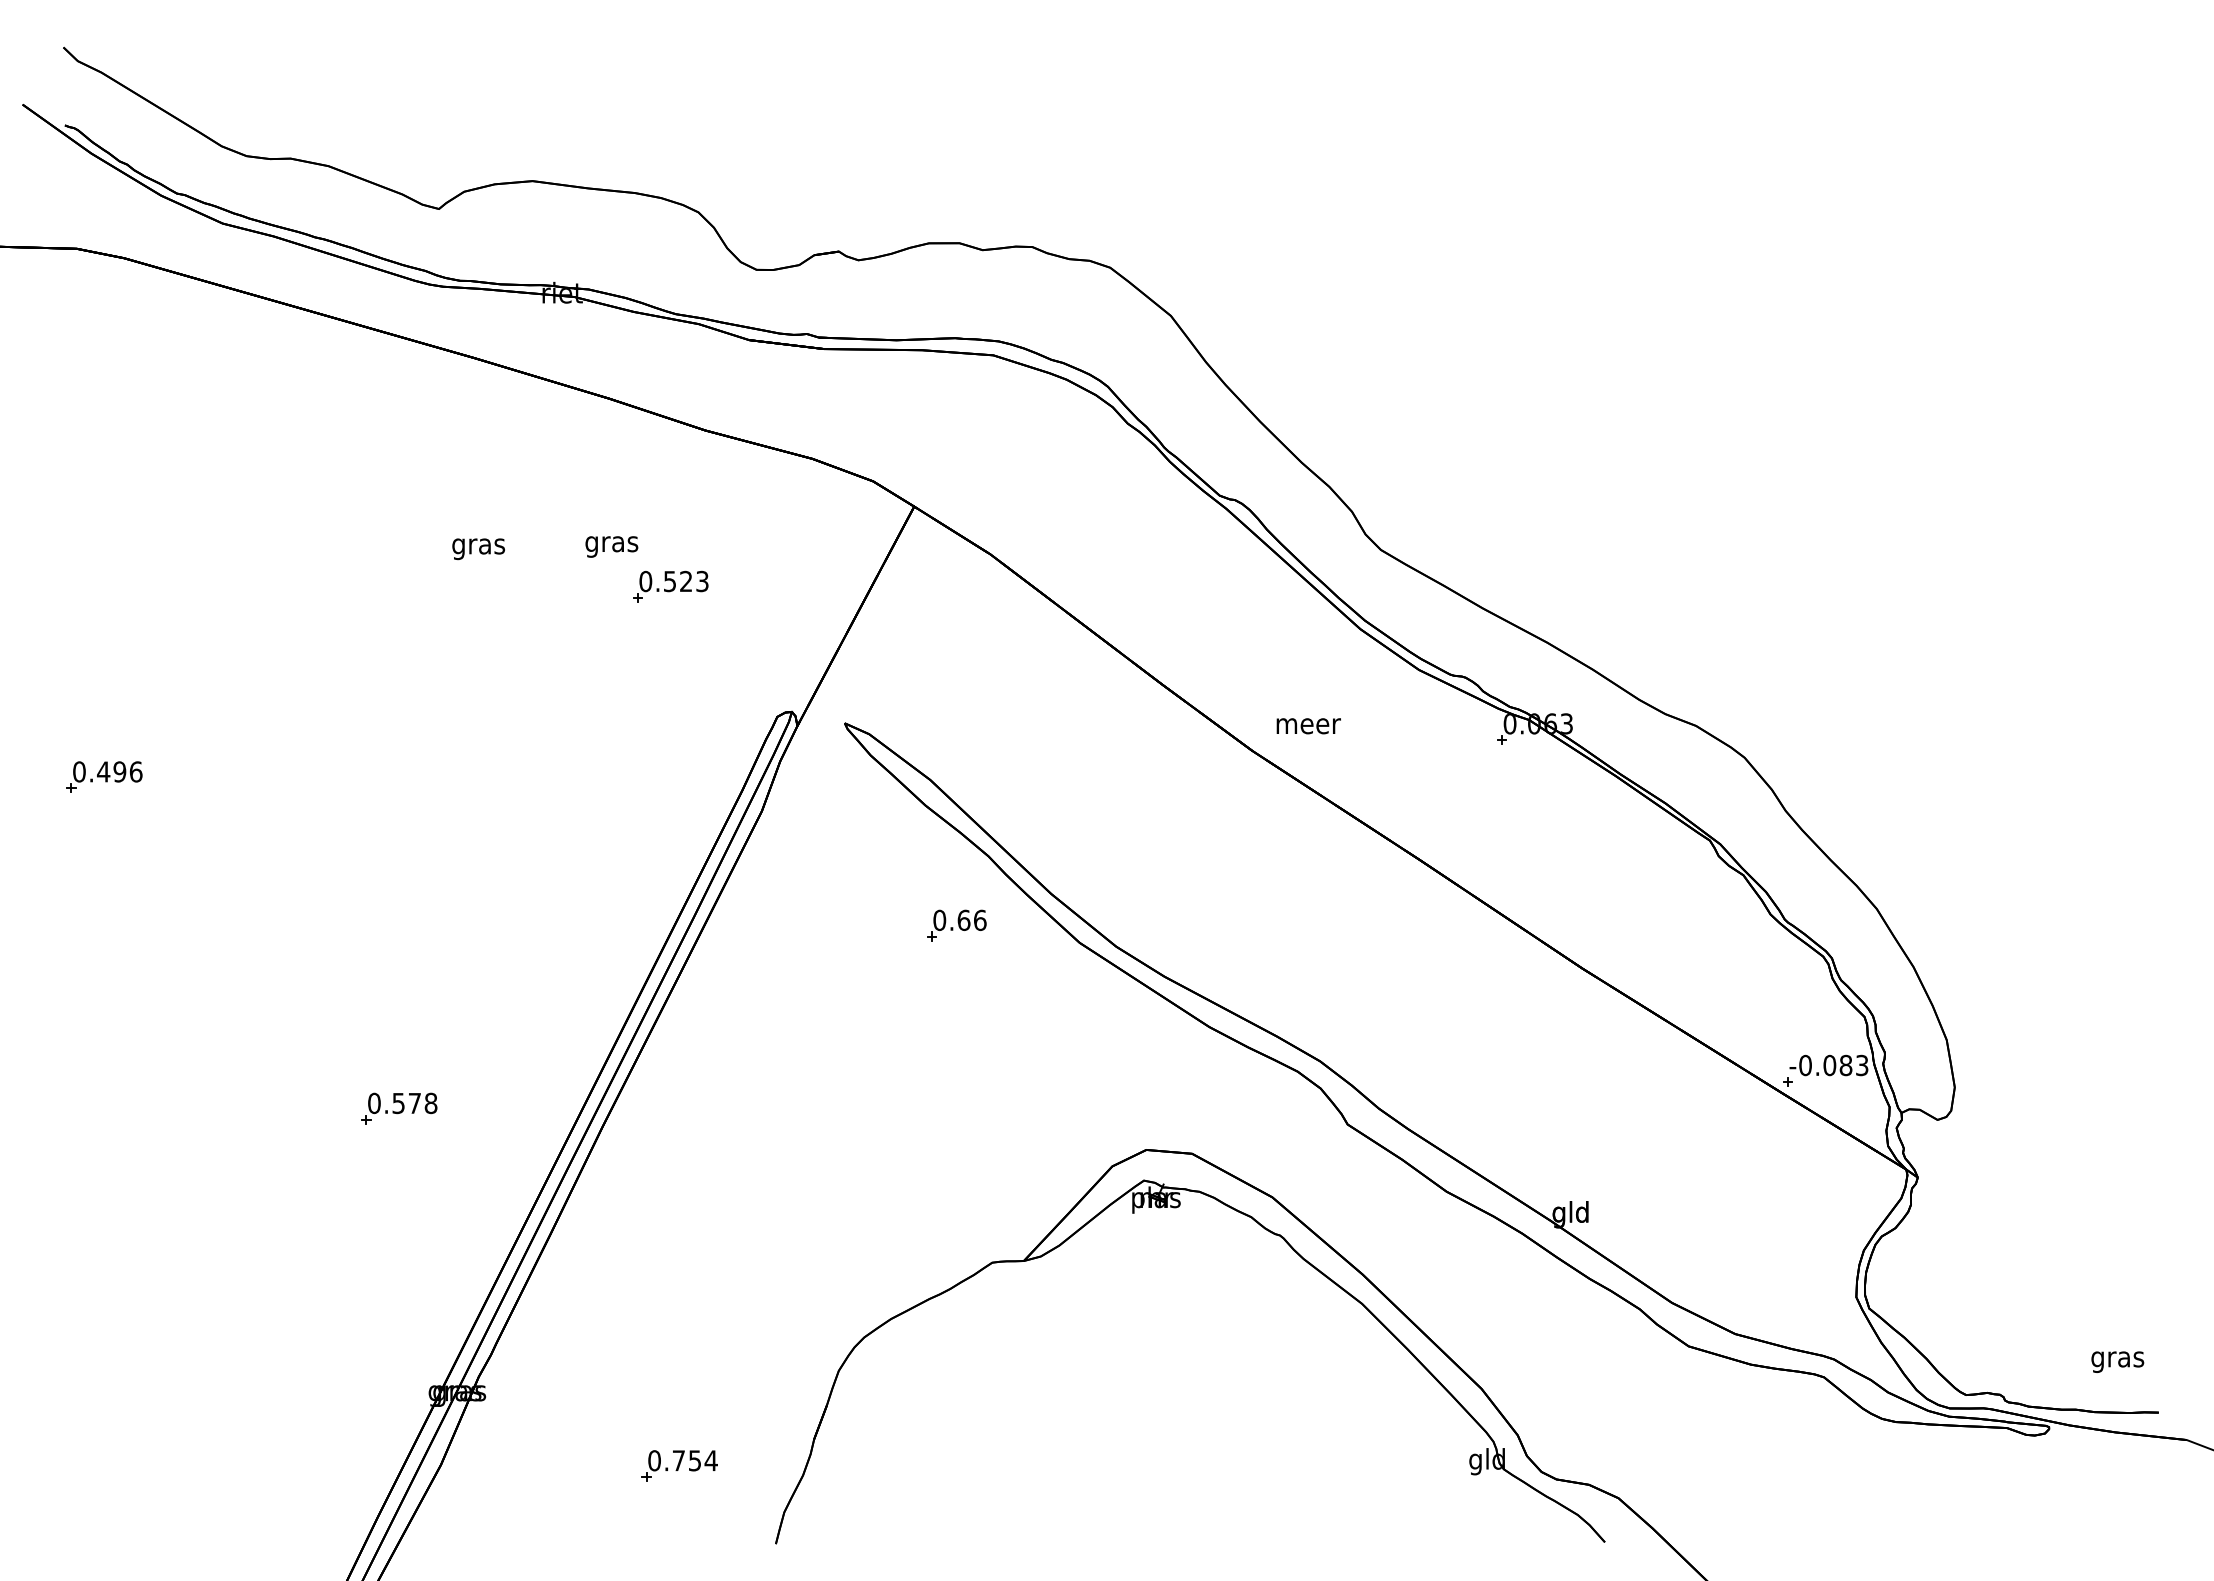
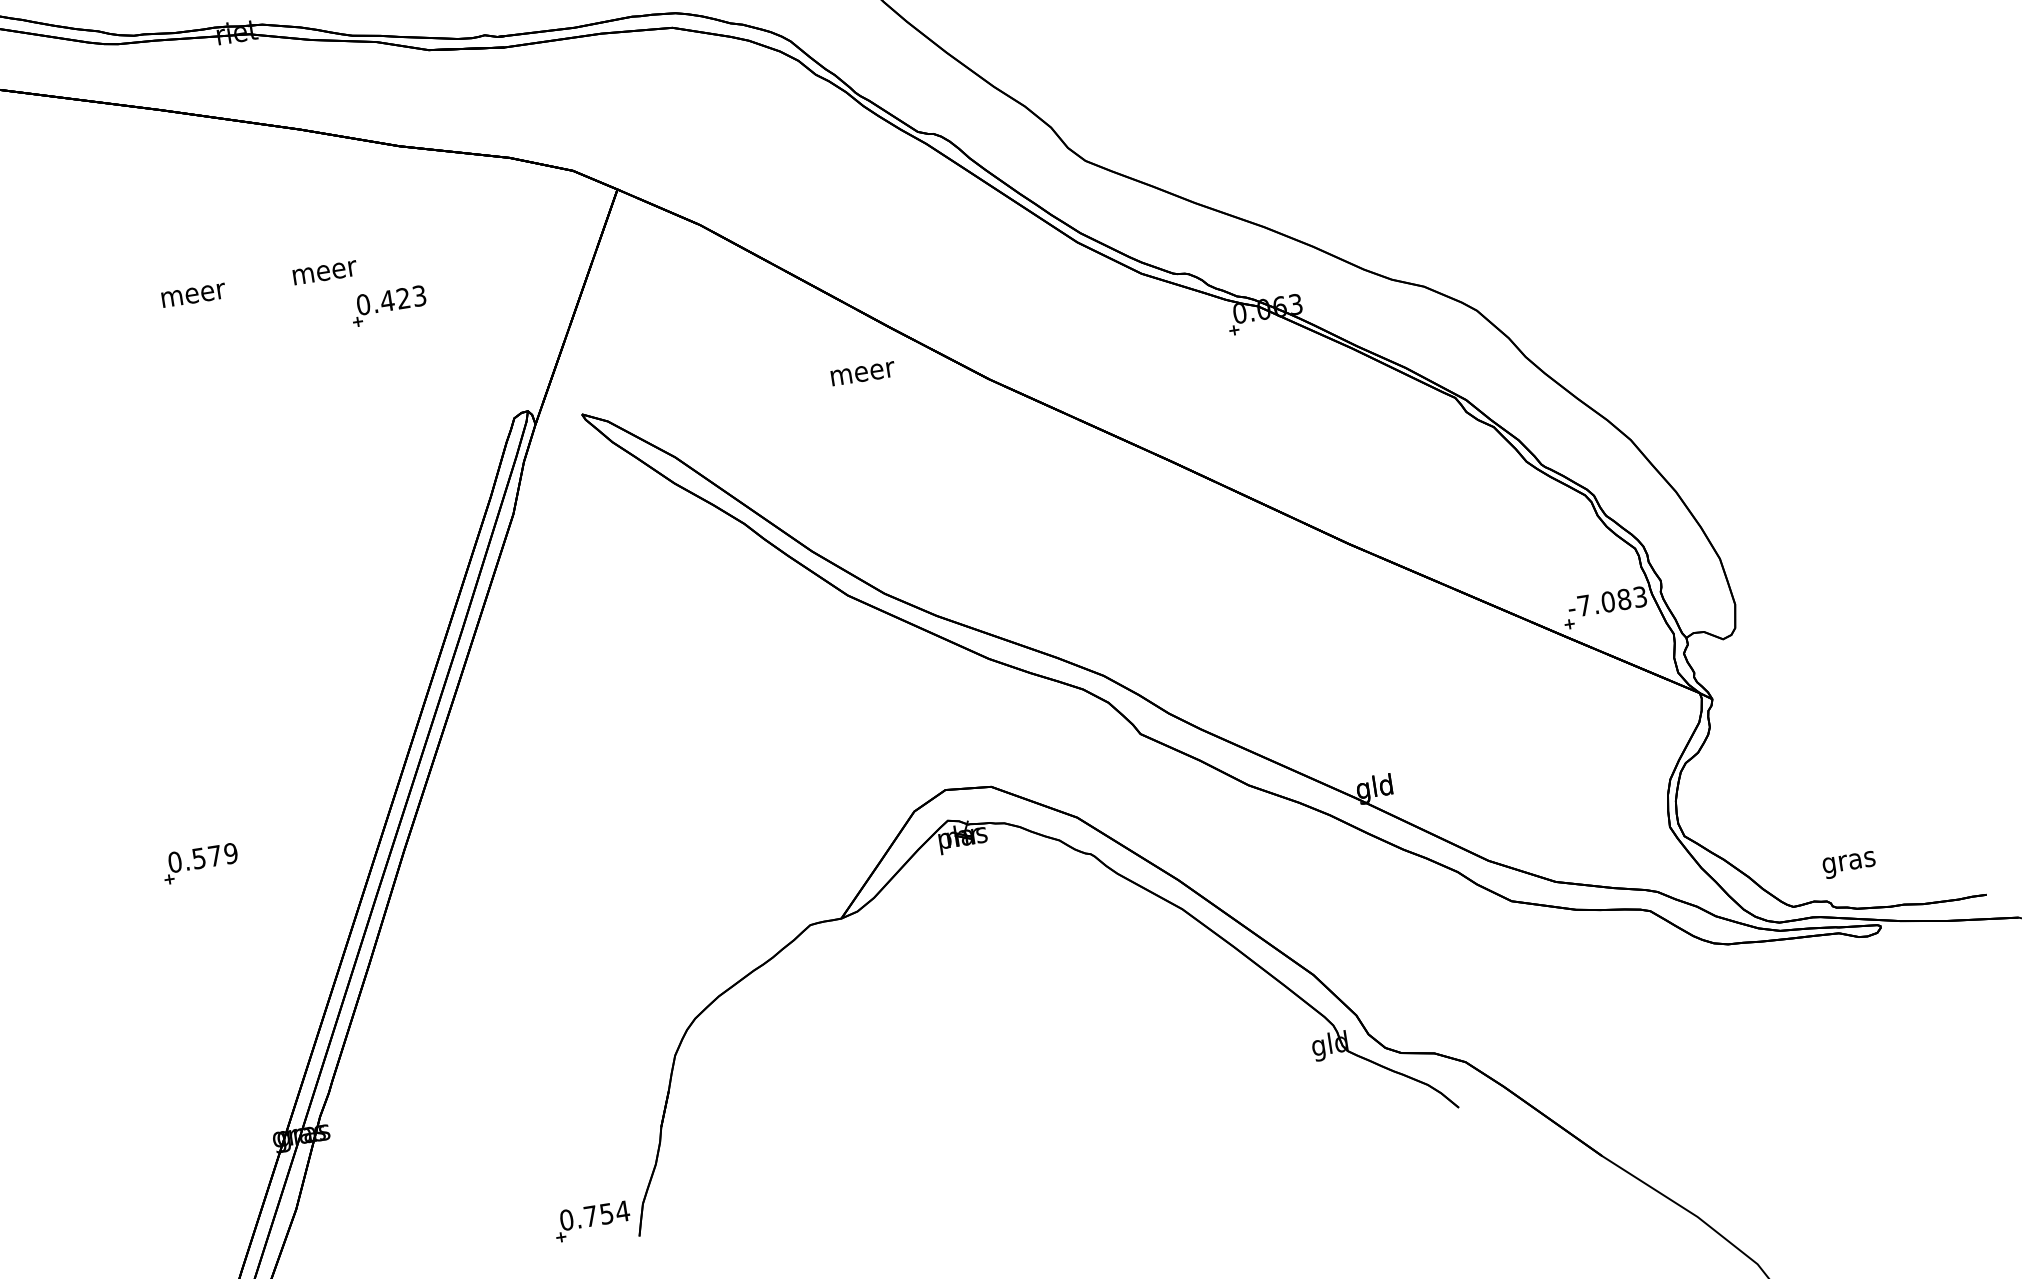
text: (612, 546) -> (325, 275), gras -> meer
text: (479, 549) -> (194, 298), gras -> meer
text: (669, 581) -> (386, 301), 0.523 -> 0.423
text: (1308, 726) -> (862, 374), moved
part: (956, 925) -> (723, 597), removed
text: (1805, 1065) -> (1584, 605), -0.083 -> -7.083
text: (430, 1103) -> (230, 853), 0.578 -> 0.579
text: (2117, 1361) -> (1849, 864), moved
part: (679, 1465) -> (592, 1220), moved

